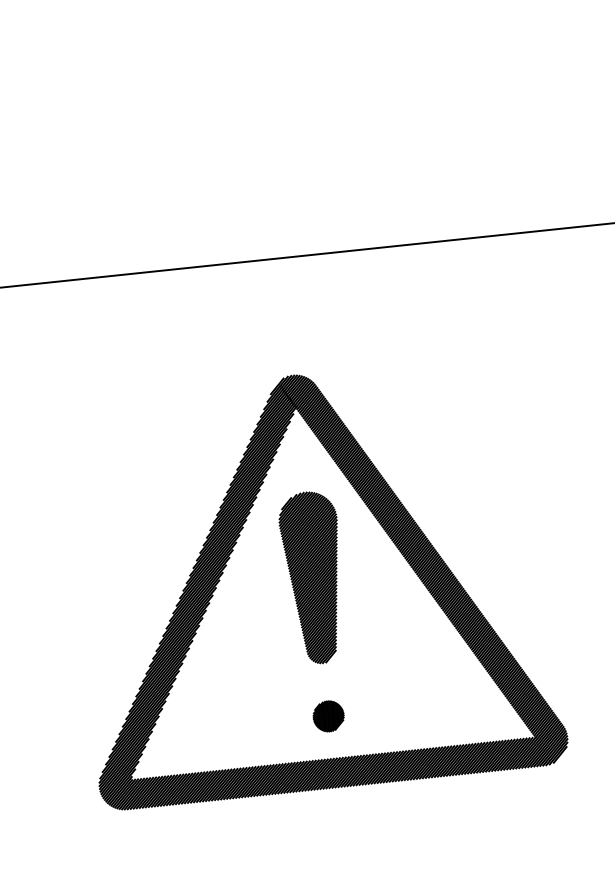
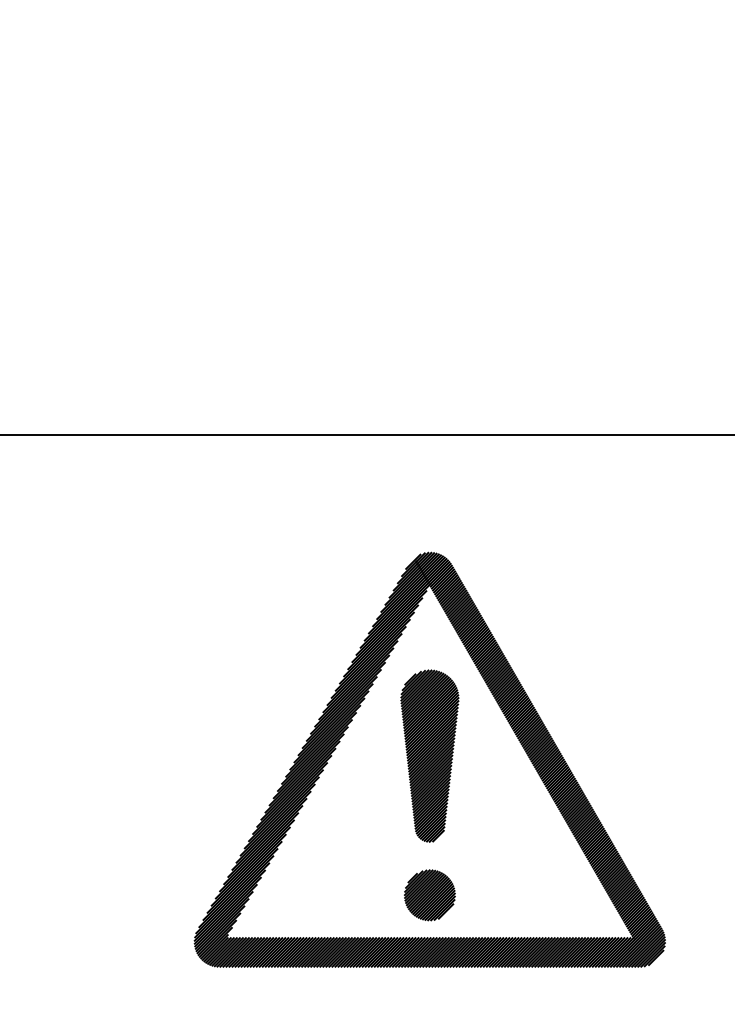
part: (328, 716) -> (429, 895), size x1.67

